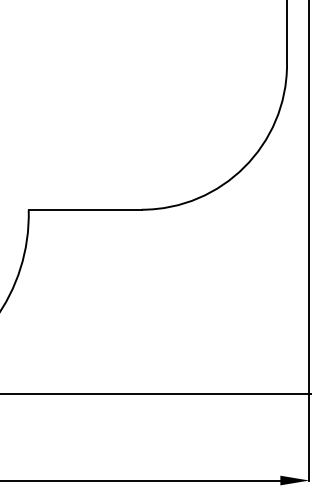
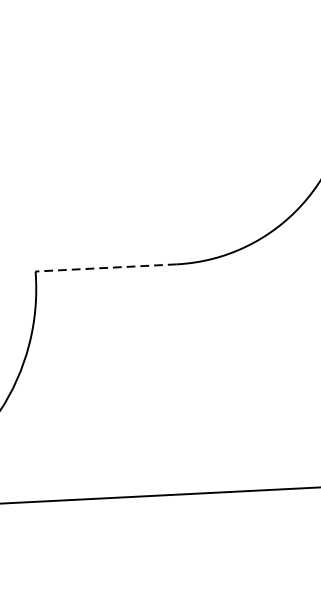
line: (85, 209) -> (106, 267), solid -> dashed

